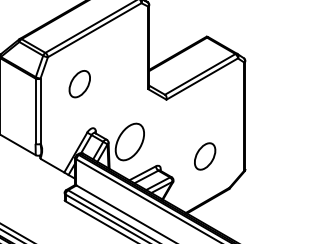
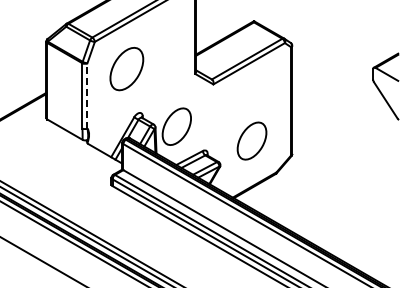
part: (79, 83) -> (126, 68), size x1.6
line: (40, 110) -> (87, 95), solid -> dashed
part: (204, 156) -> (251, 141), size x1.4

